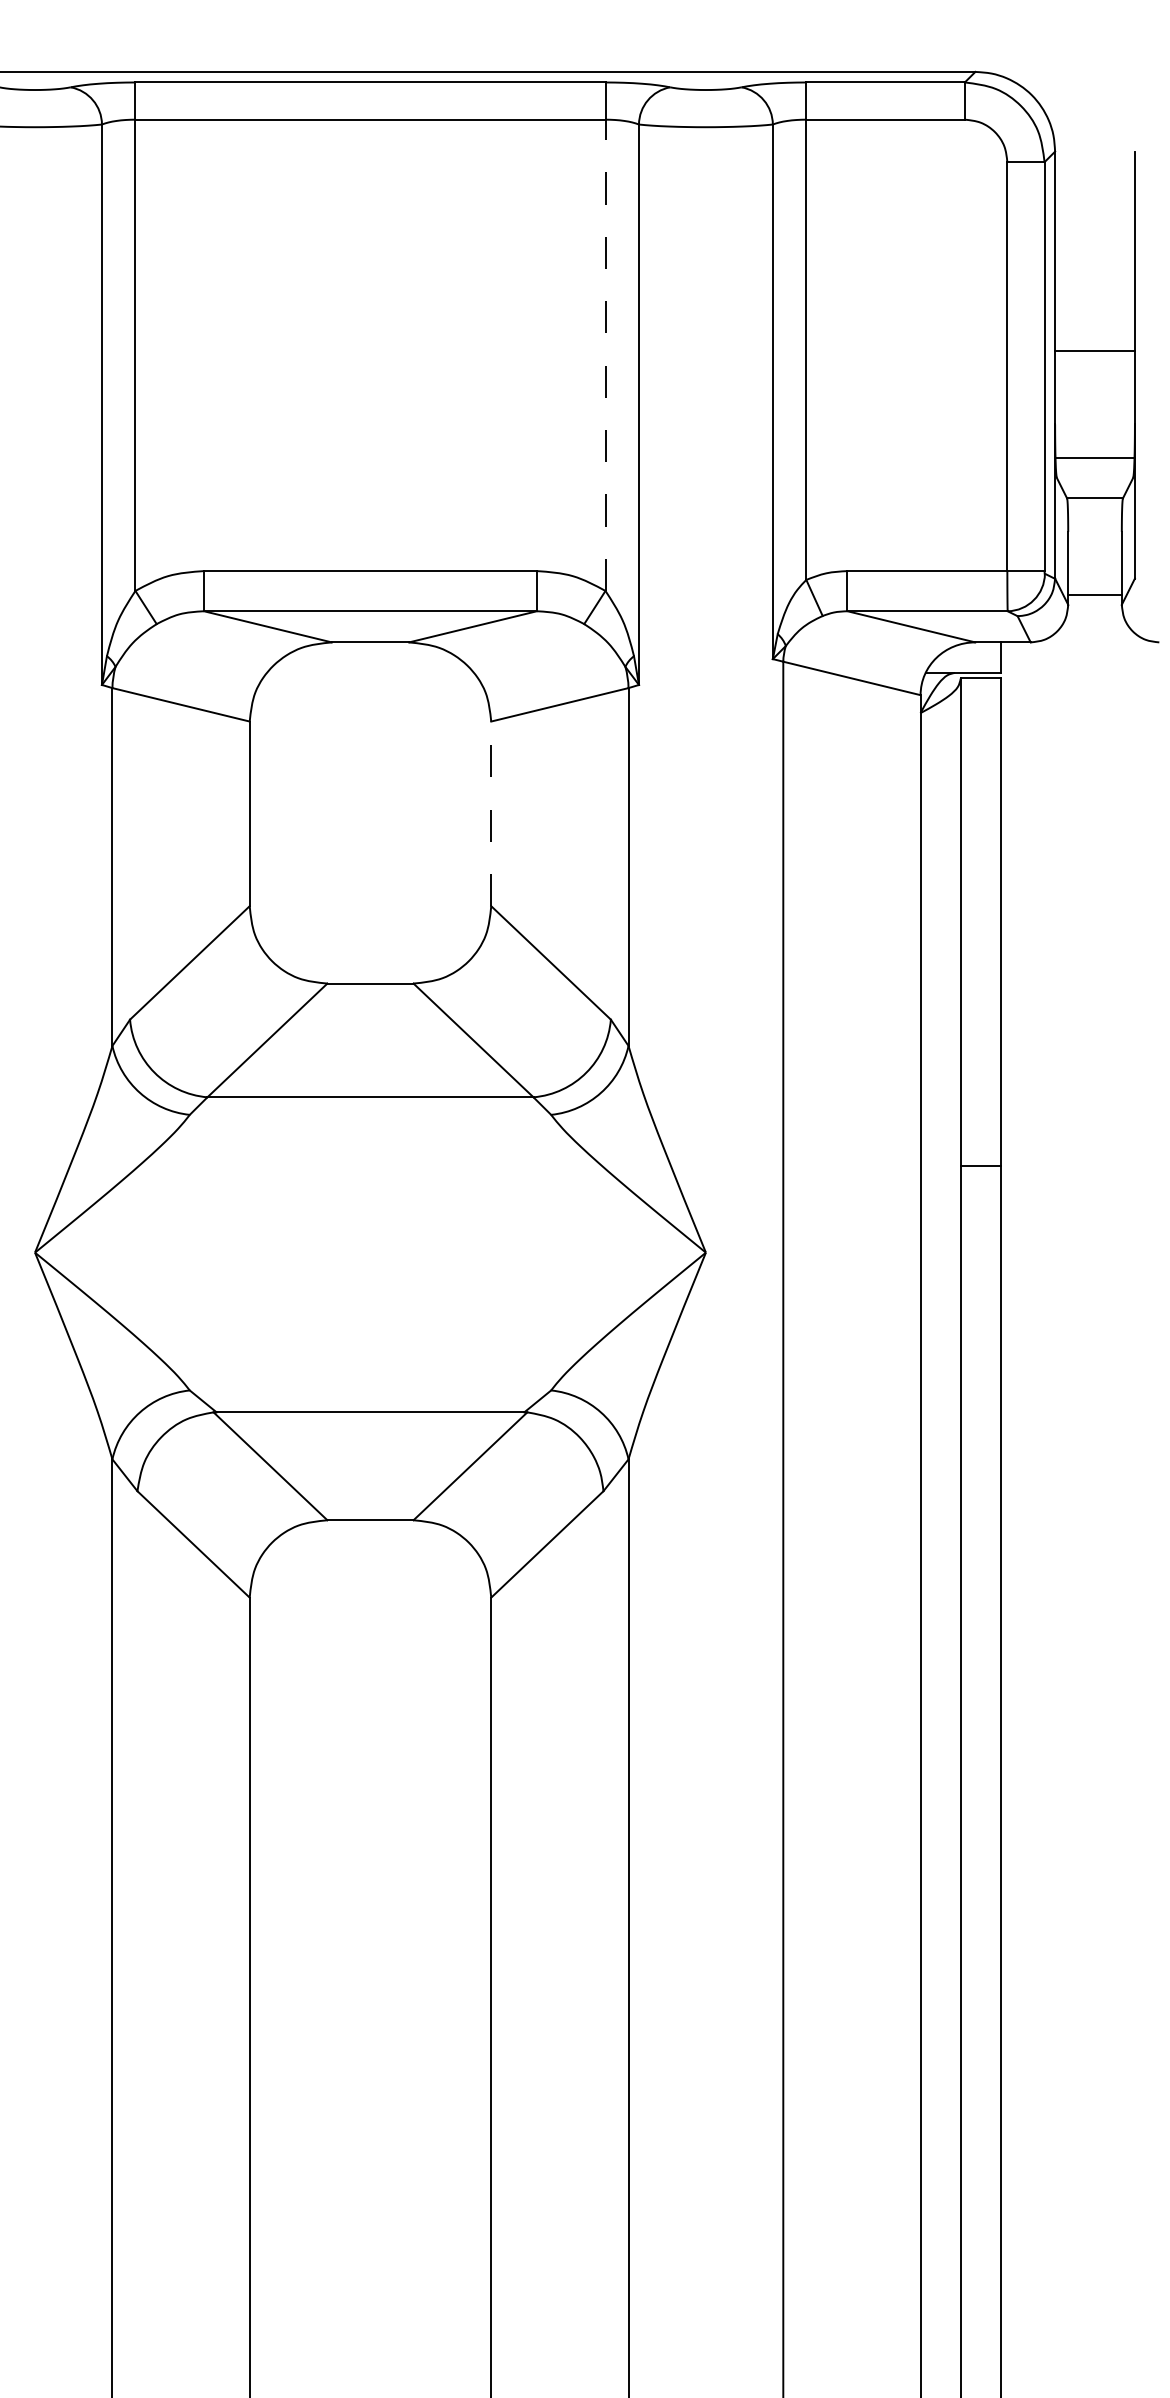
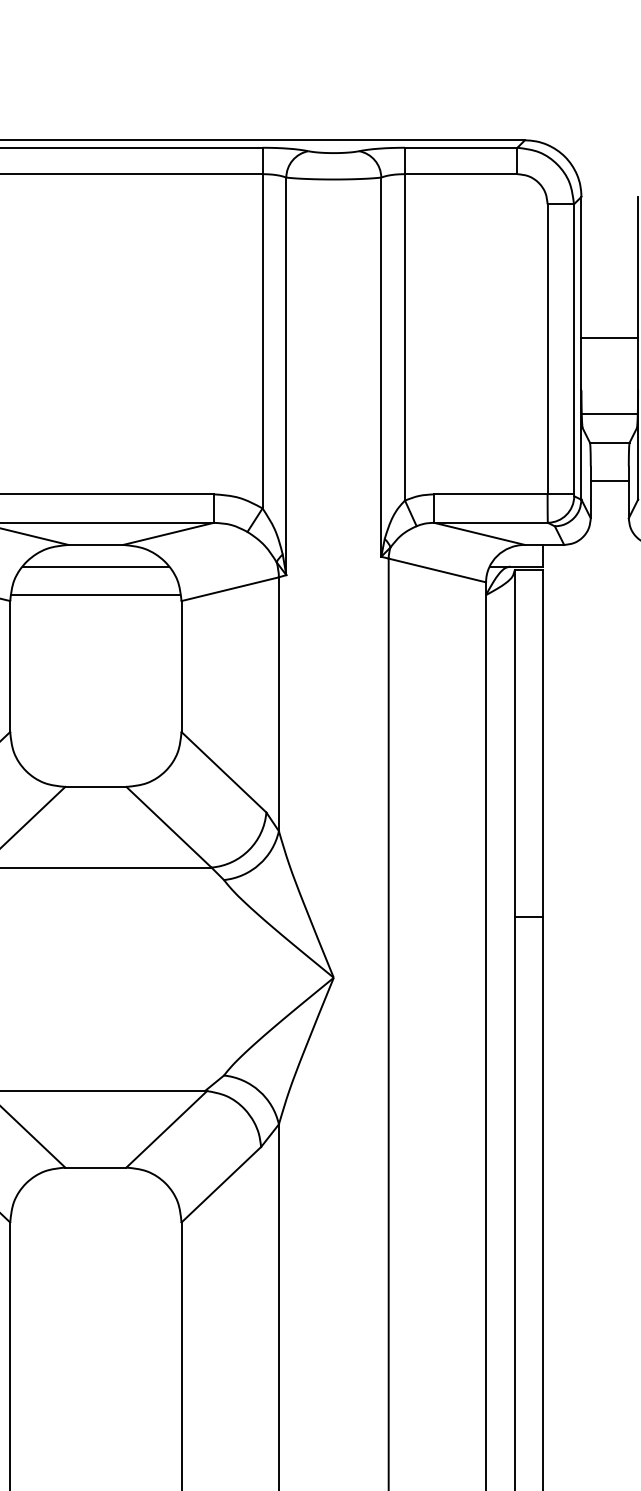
line: (605, 355) -> (262, 341), dashed -> solid
line: (1094, 595) -> (609, 481), moved
line: (370, 672) -> (95, 566), added
line: (370, 713) -> (95, 595), added
line: (491, 813) -> (181, 666), dashed -> solid

